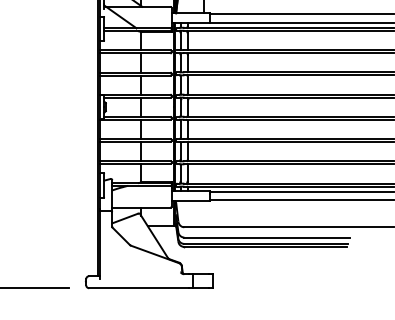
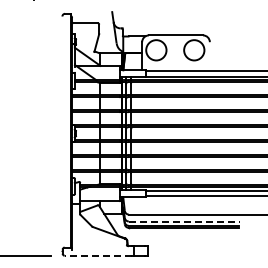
line: (266, 237) -> (184, 221), solid -> dashed
line: (139, 287) -> (98, 255), solid -> dashed

